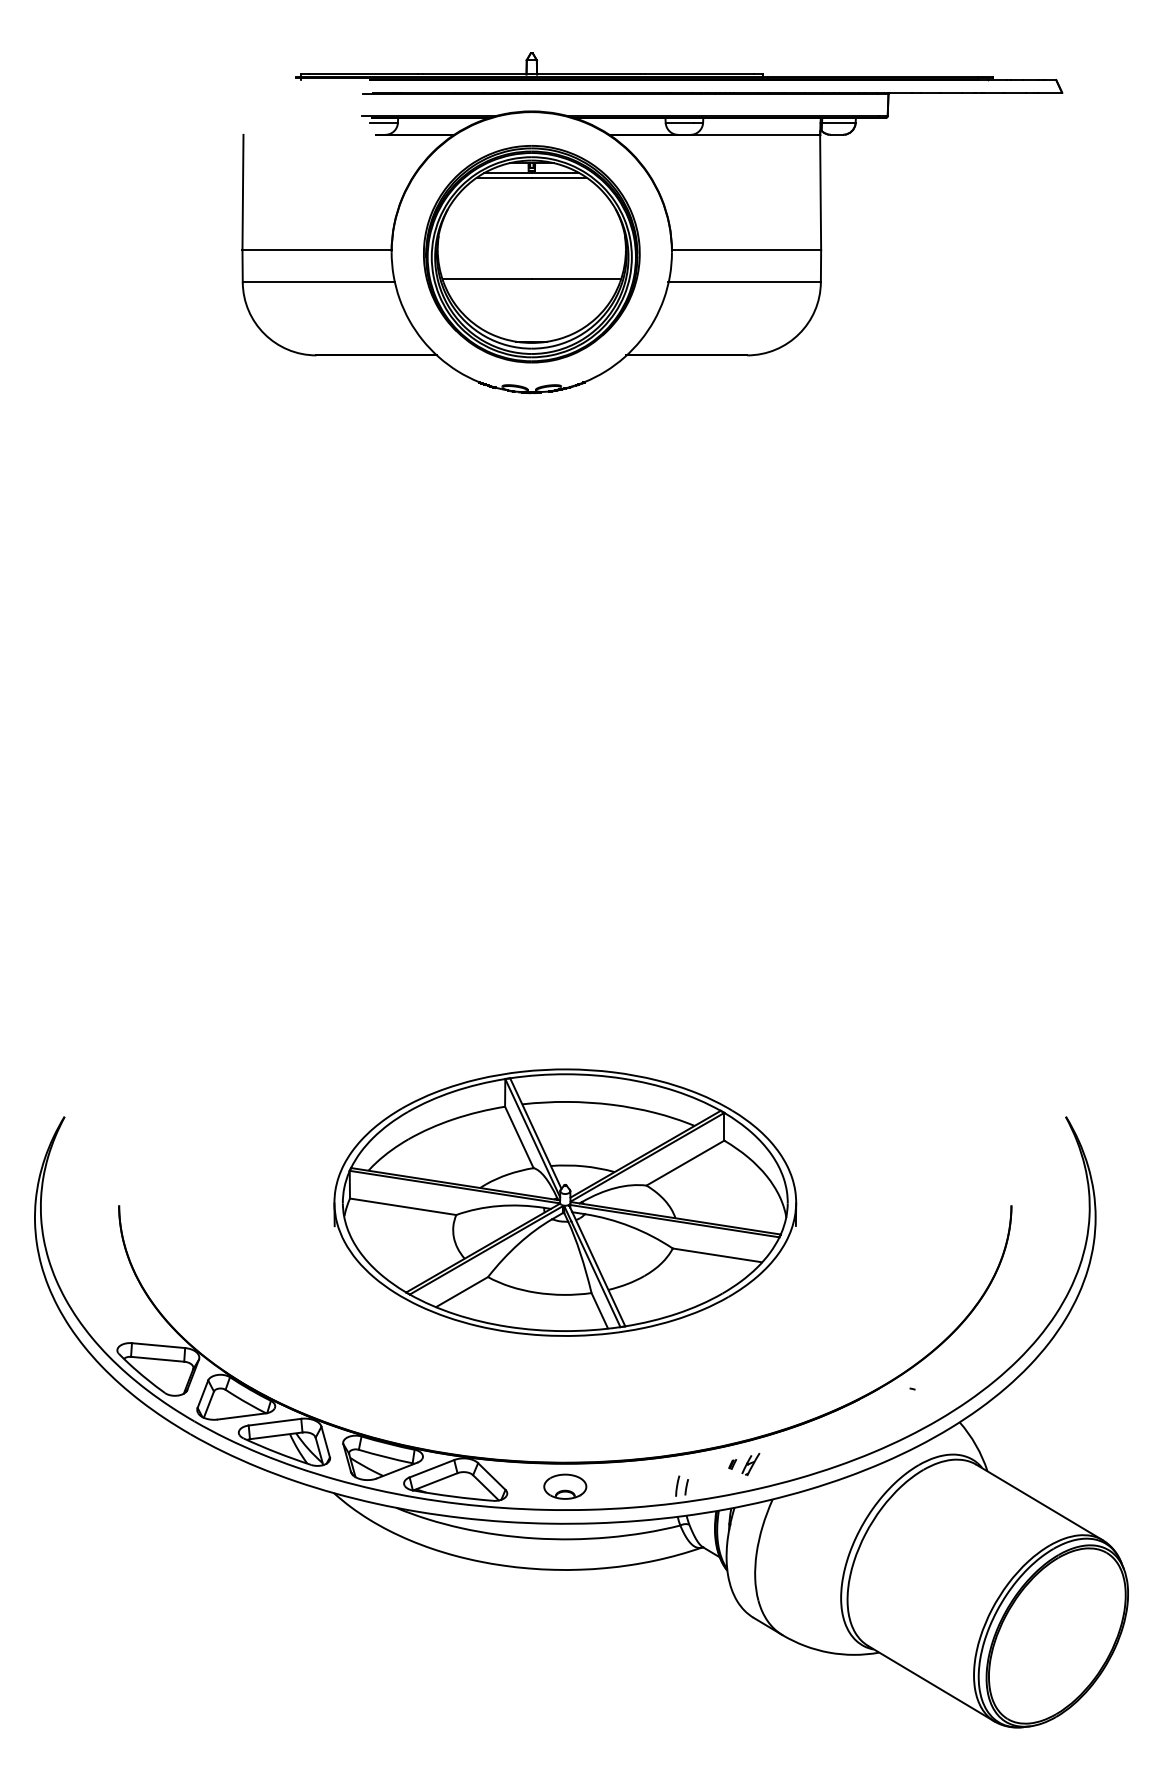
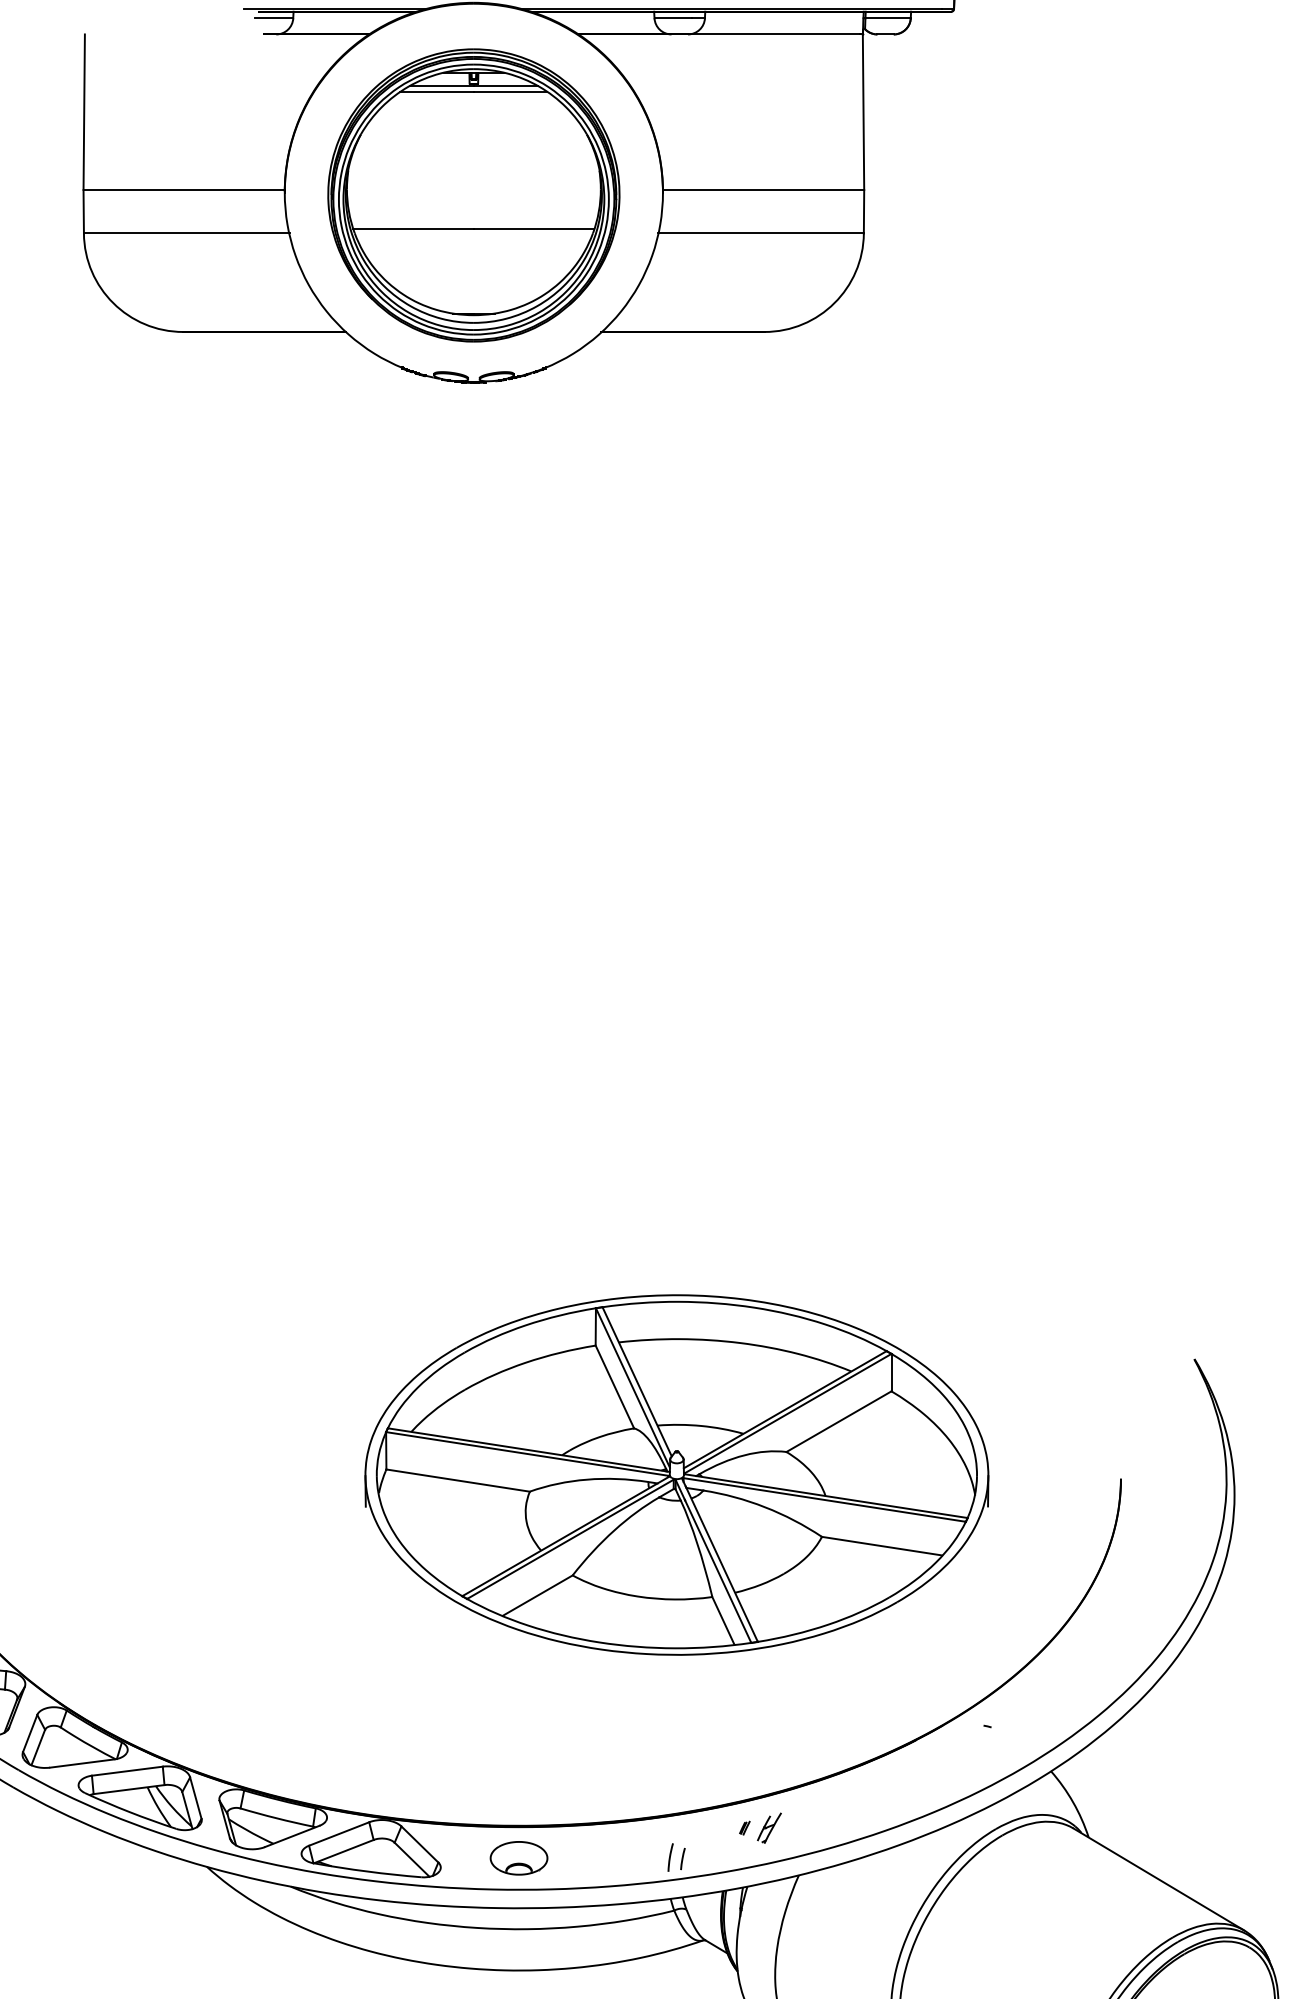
part: (565, 1202) -> (677, 1474), moved

